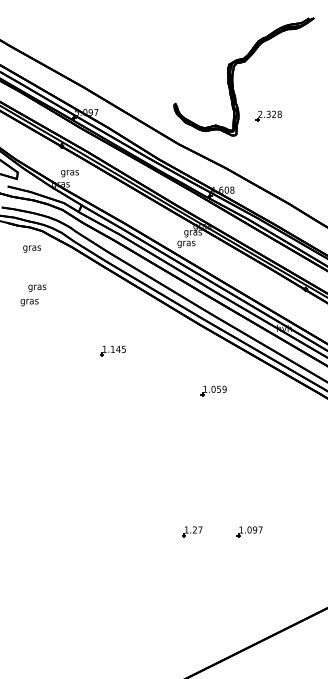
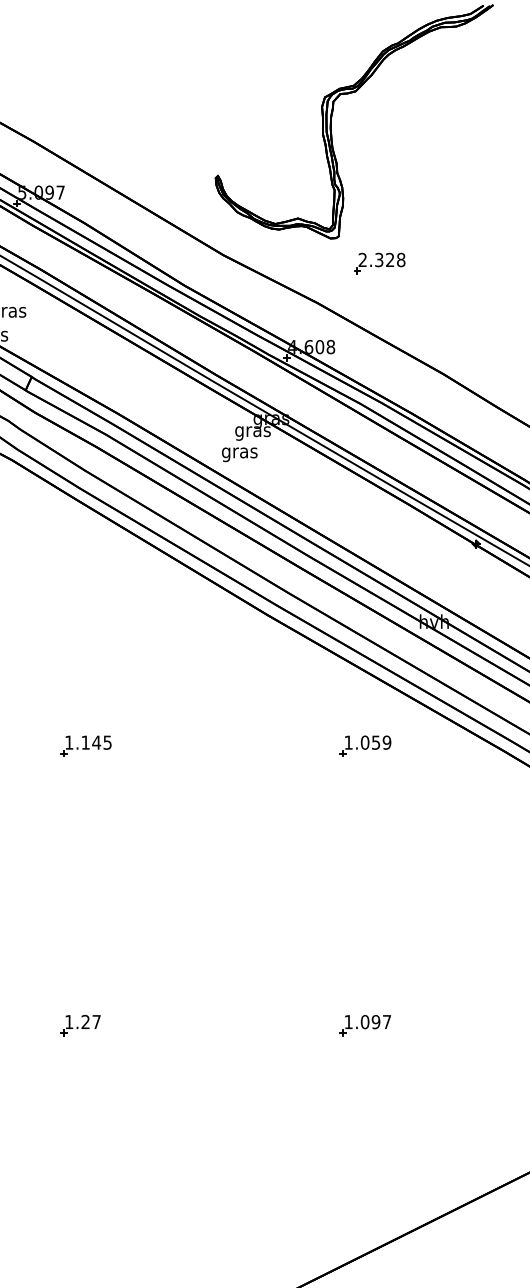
part: (268, 115) -> (378, 262), moved
part: (112, 350) -> (84, 744), moved
part: (213, 390) -> (364, 744), moved
part: (192, 531) -> (80, 1025), moved

